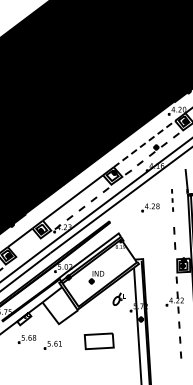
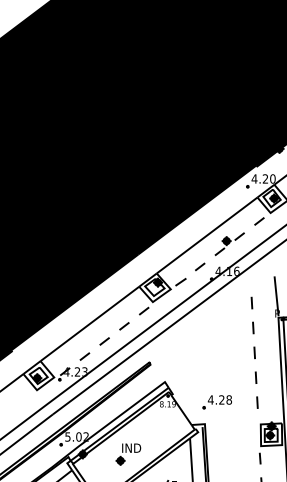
line: (144, 143) -> (207, 234), dashed -> solid
part: (172, 200) -> (253, 328), size x1.67
part: (150, 207) -> (217, 401), moved

